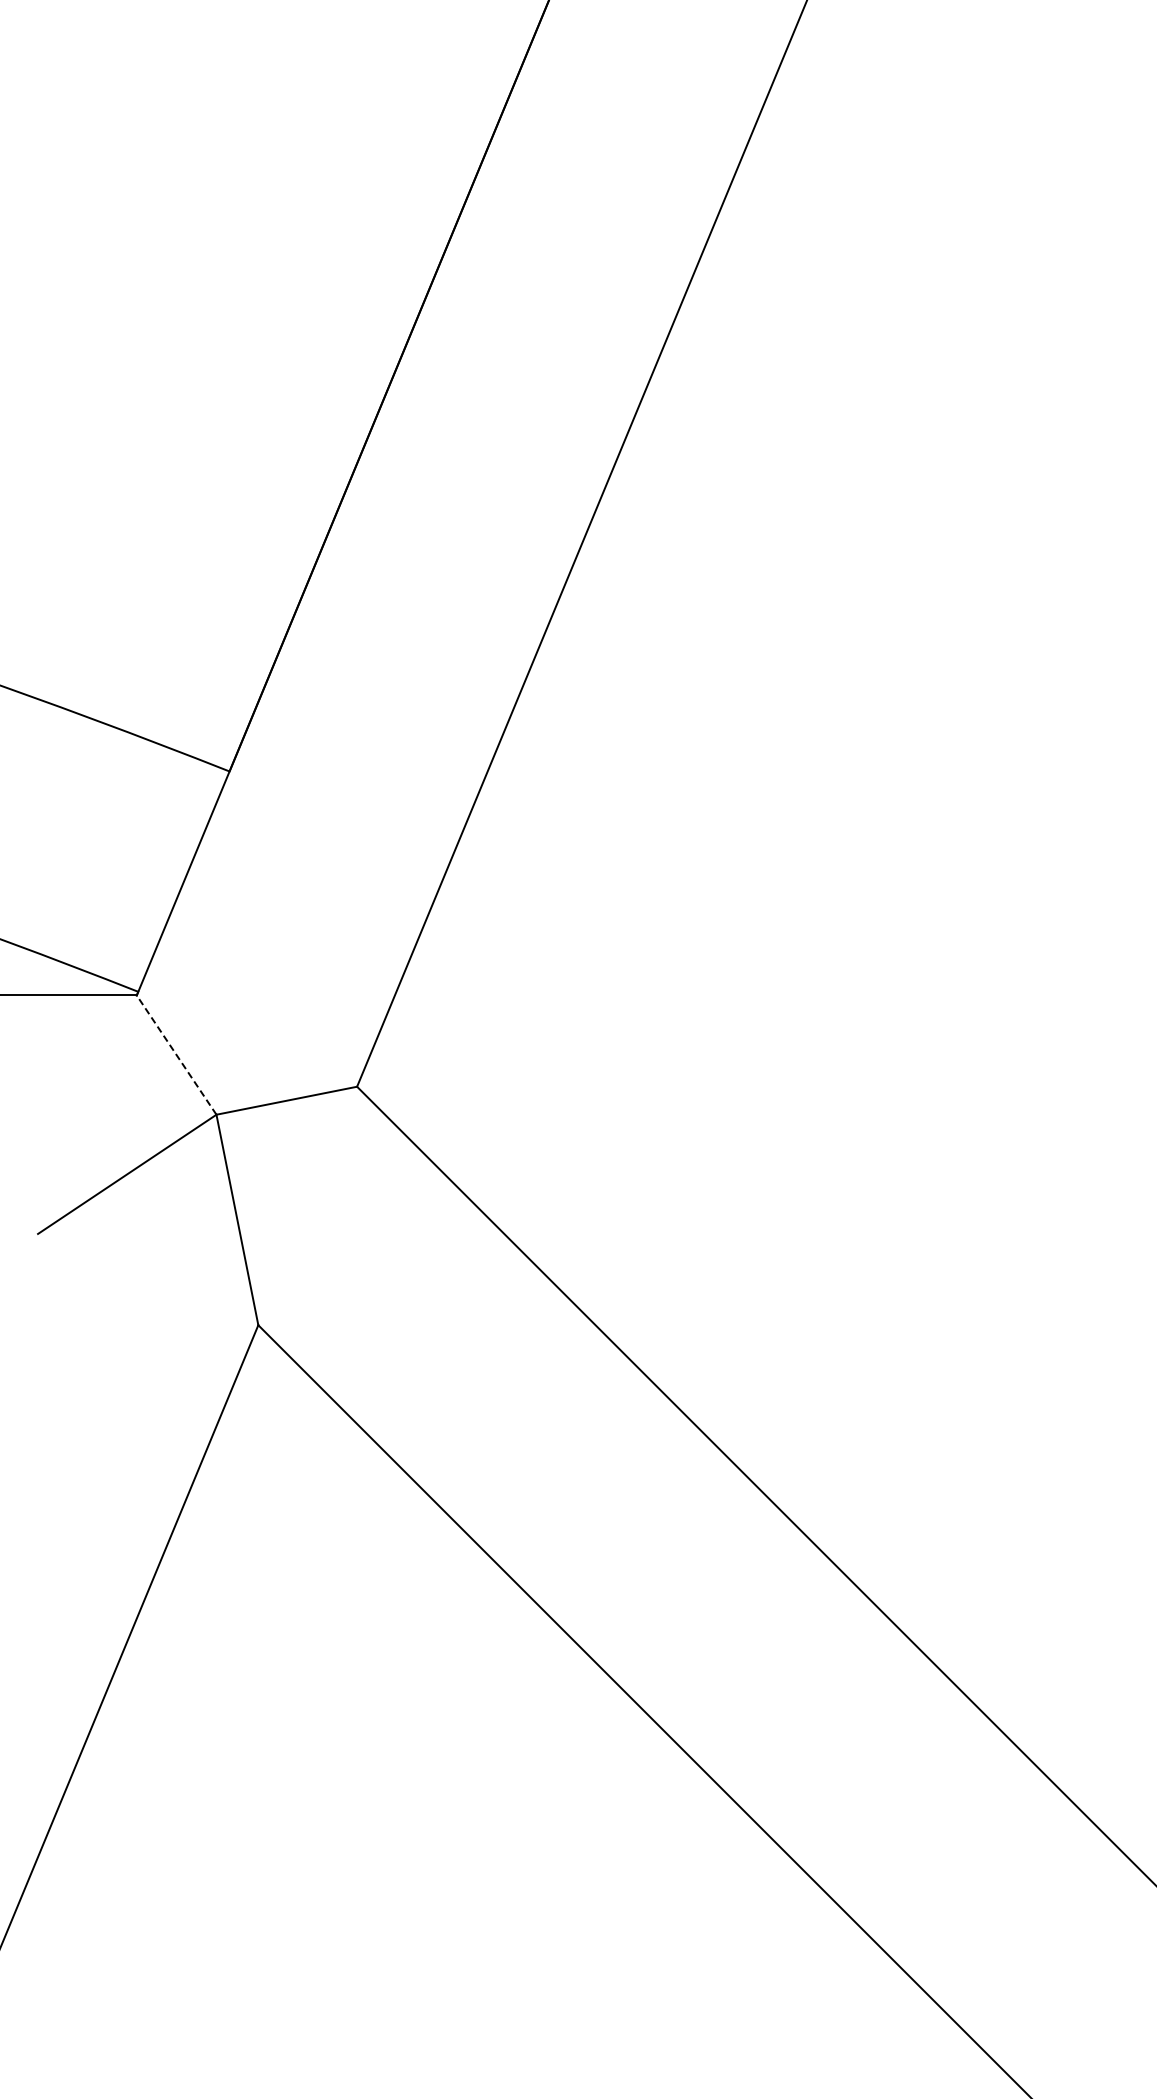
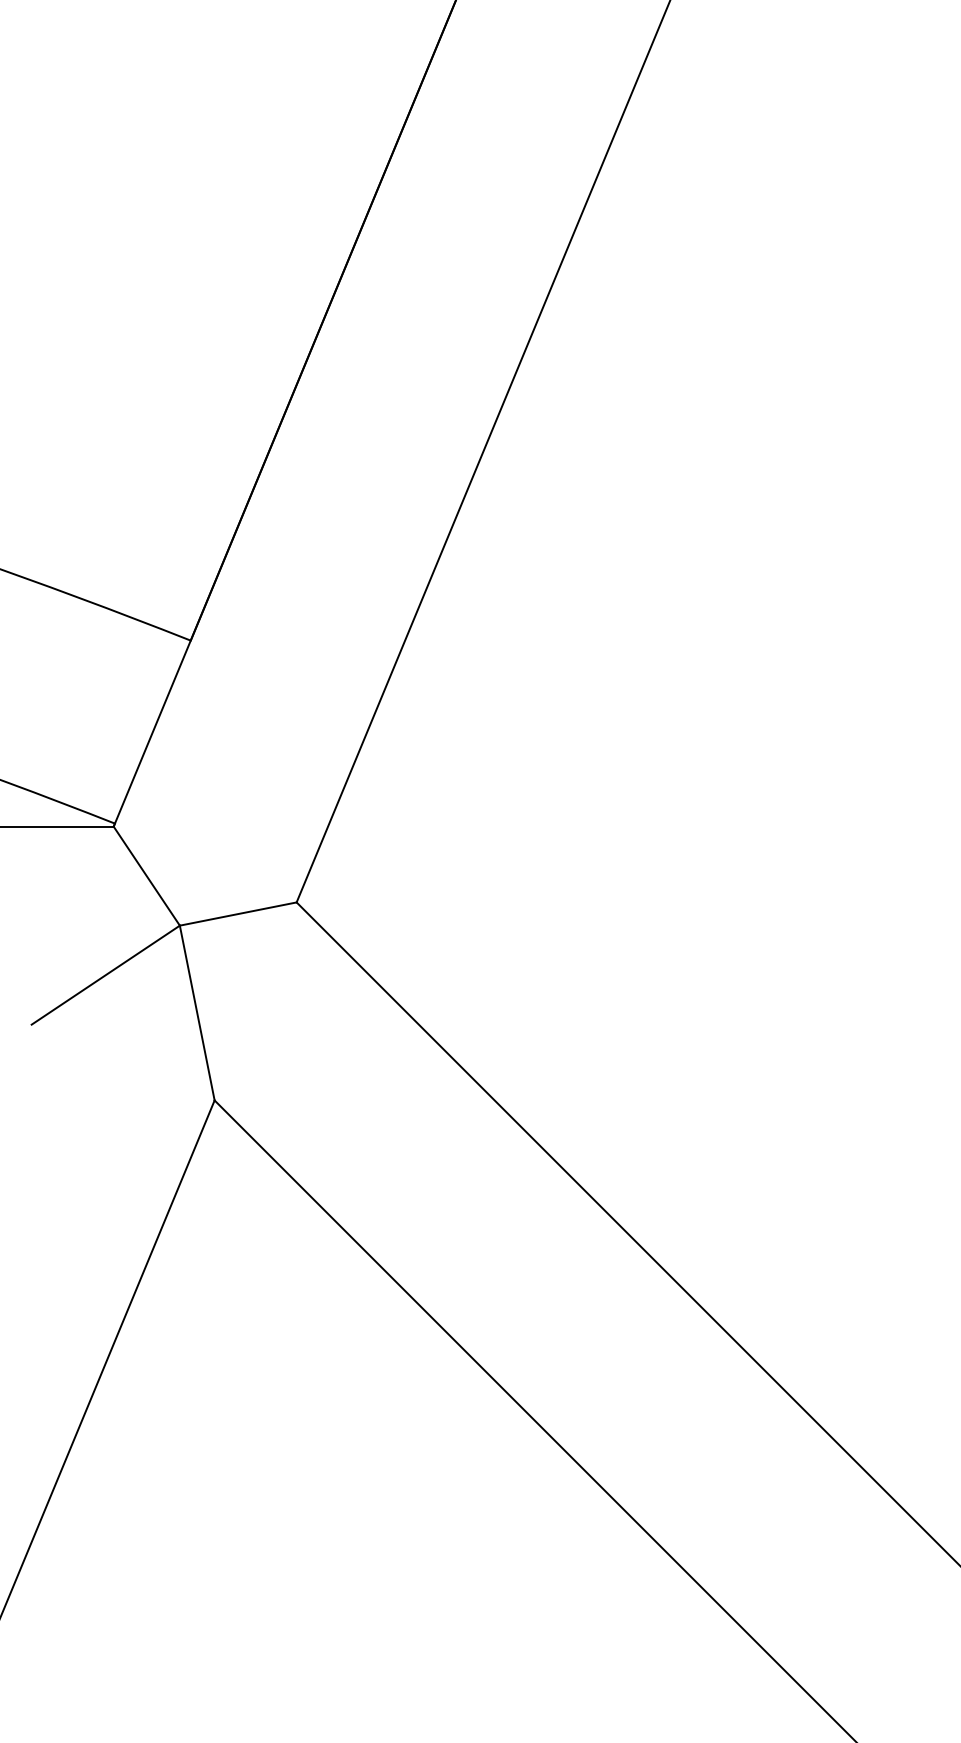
line: (176, 1055) -> (146, 876), dashed -> solid

